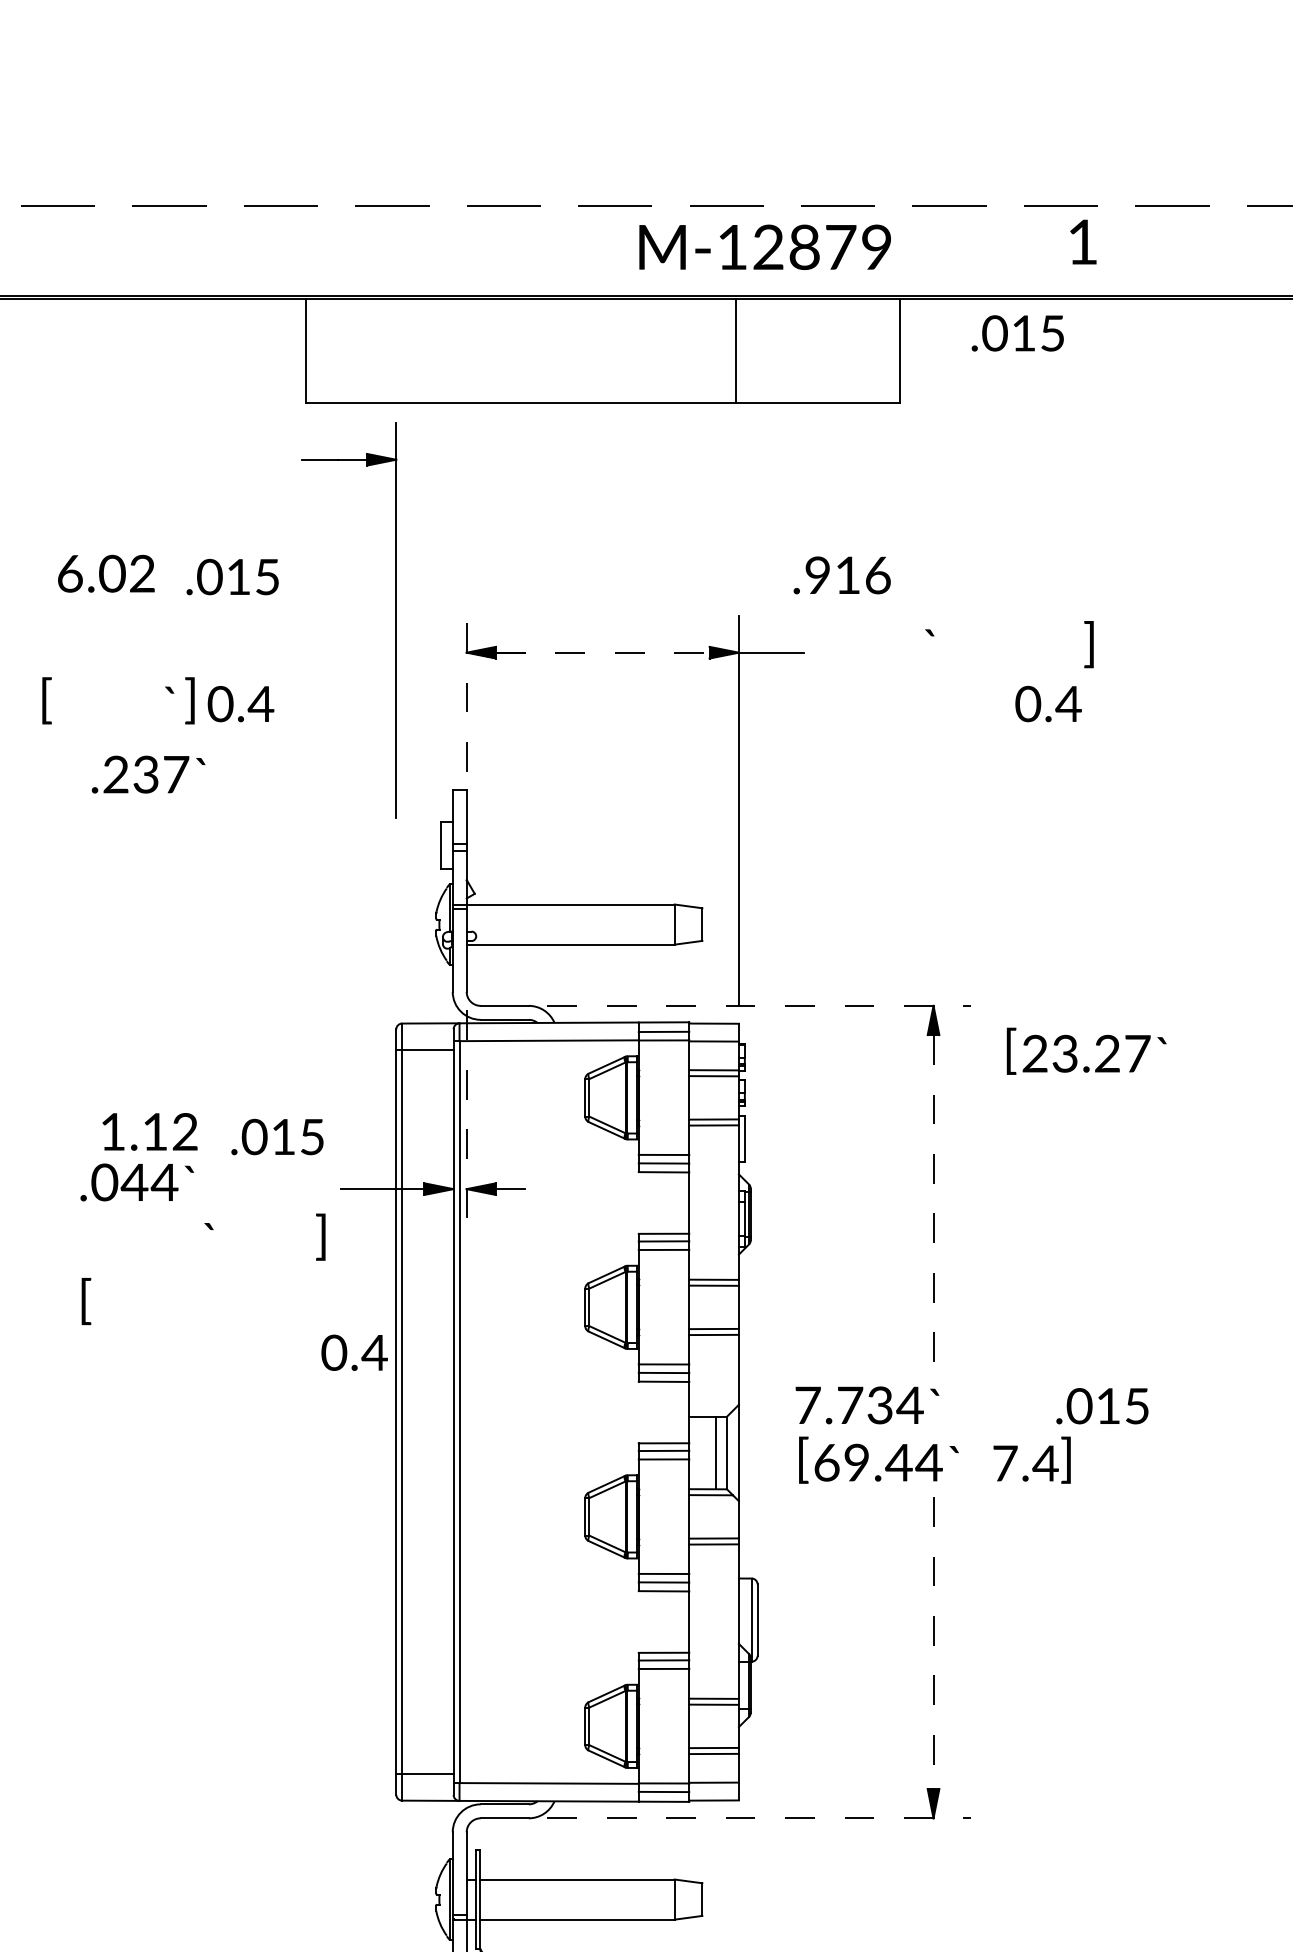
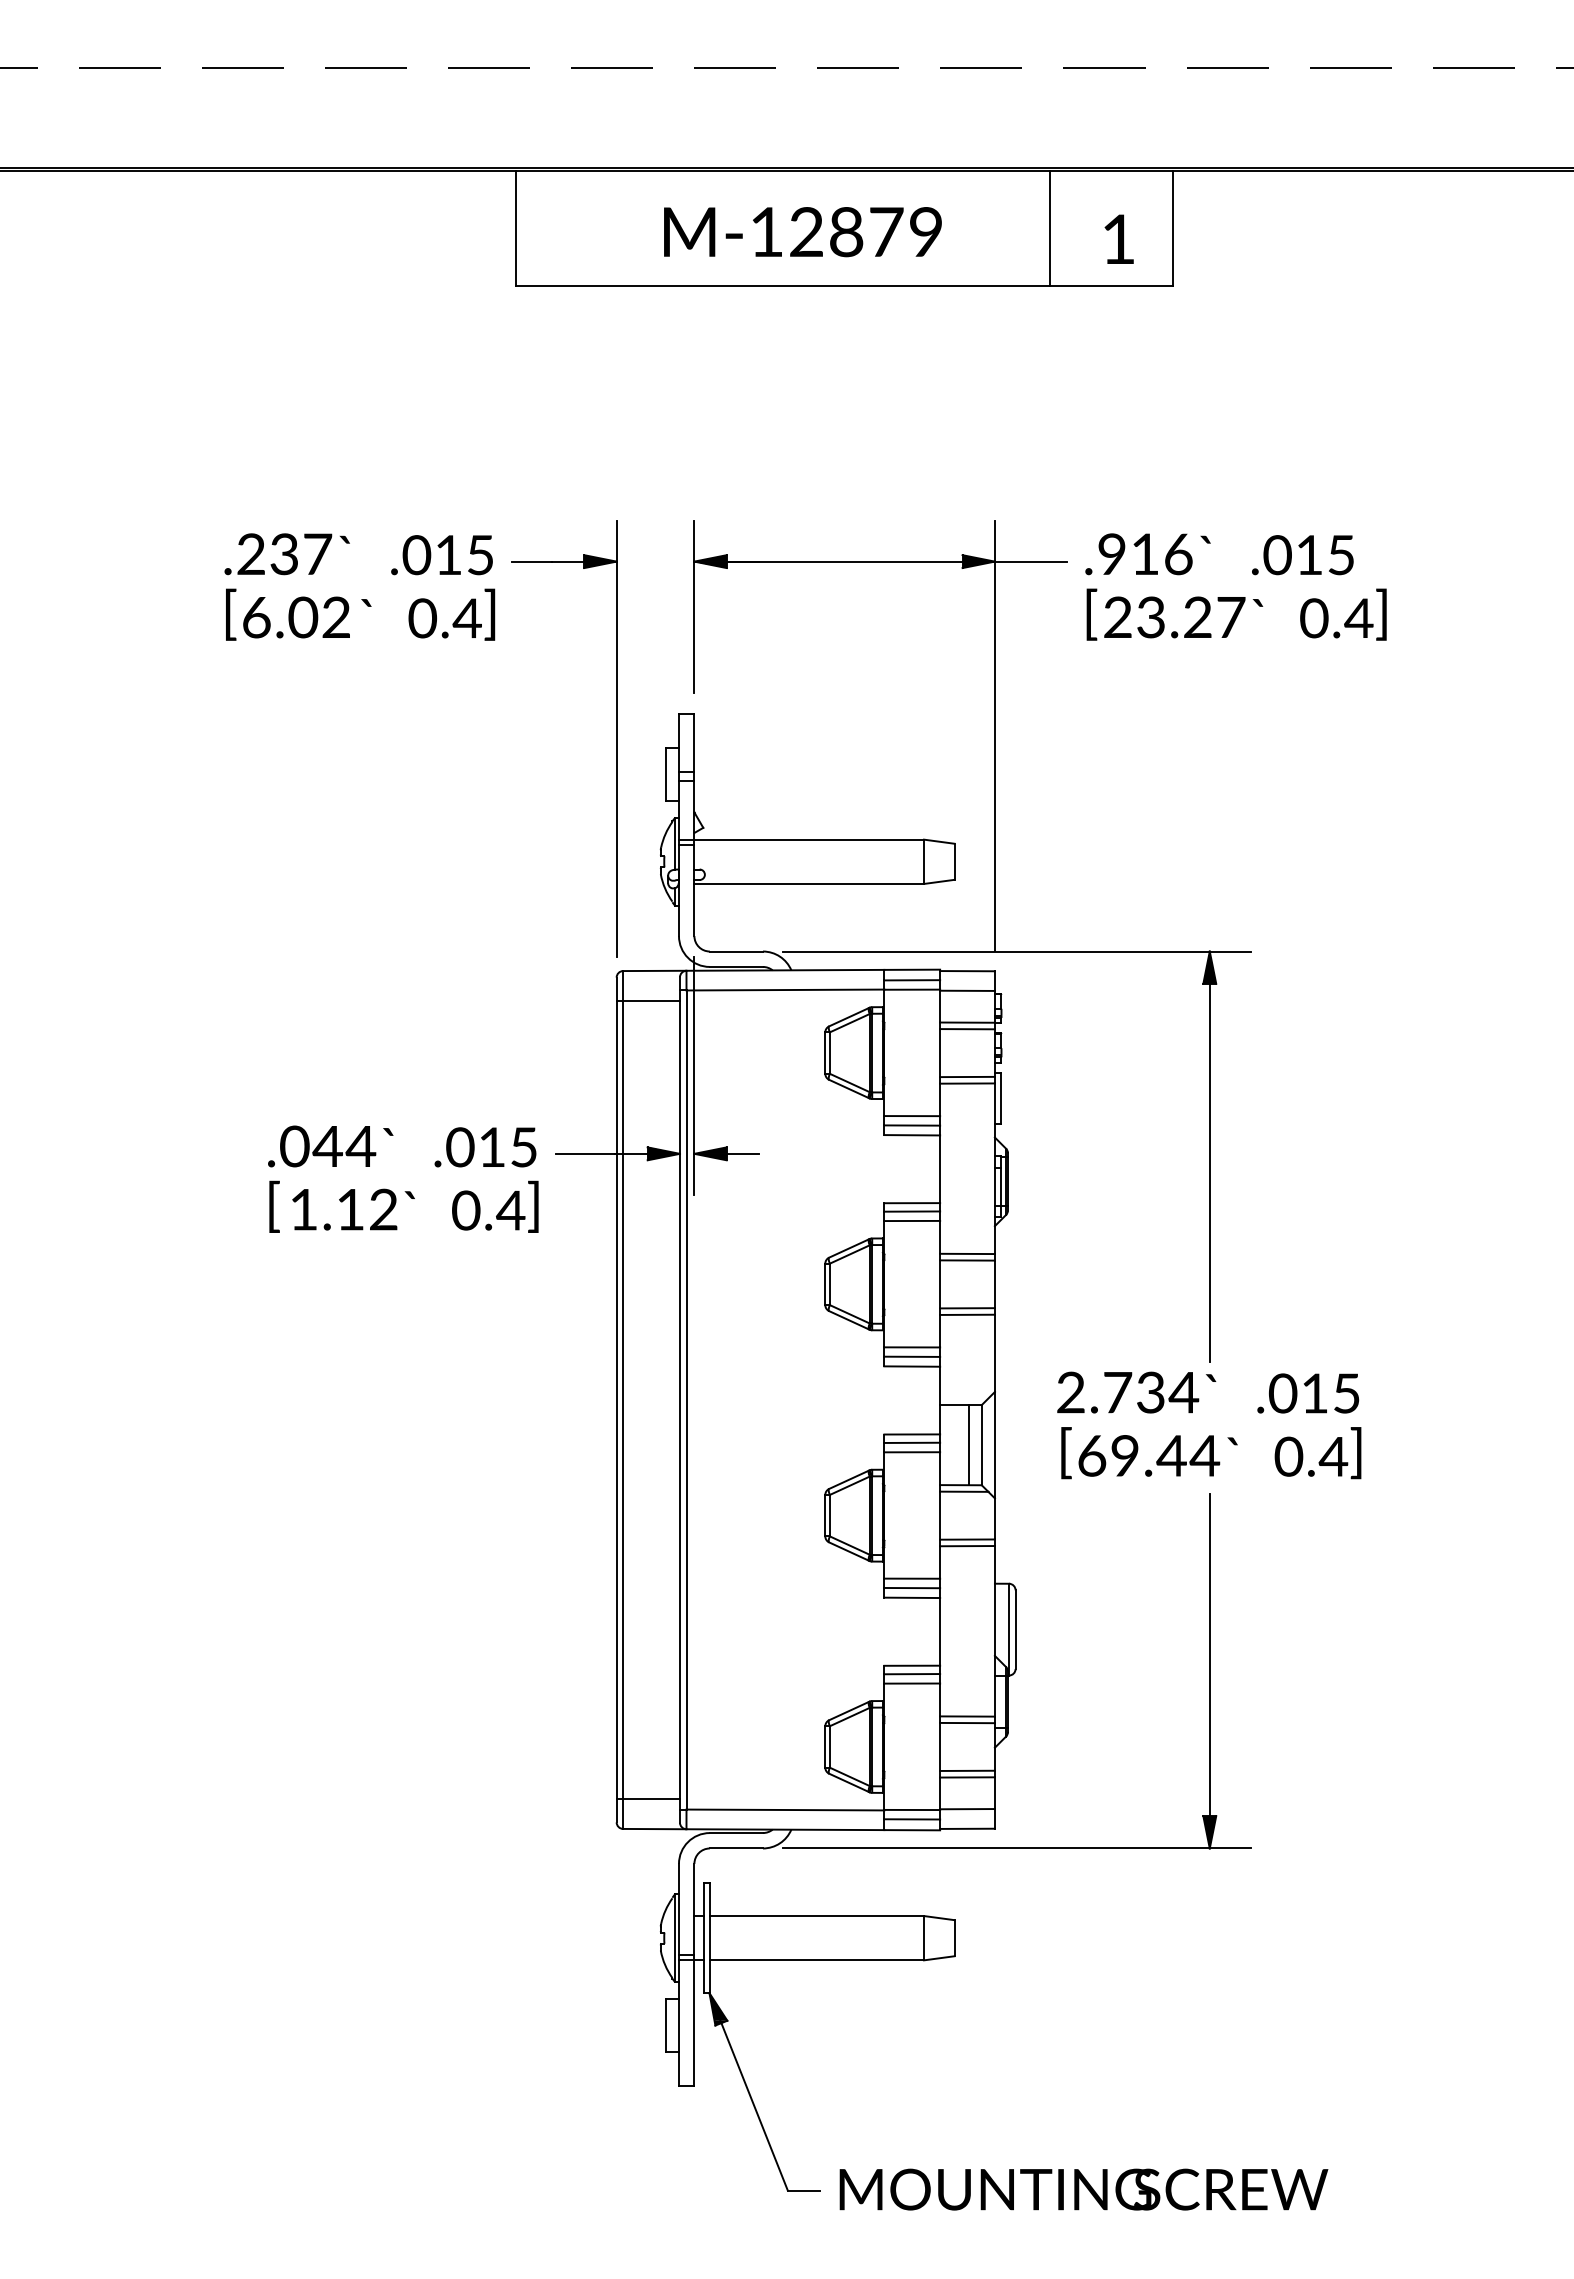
text: (1082, 241) -> (1118, 238), moved
text: (764, 247) -> (802, 232), moved
text: (1017, 333) -> (1302, 555), moved
line: (735, 350) -> (1049, 227), moved
text: (106, 573) -> (296, 617), moved
text: (841, 575) -> (1138, 554), moved
text: (232, 577) -> (441, 555), moved
part: (396, 619) -> (616, 738), moved
text: (1089, 644) -> (1381, 614), moved
line: (602, 652) -> (844, 561), dashed -> solid
line: (466, 693) -> (694, 606), dashed -> solid
text: (189, 700) -> (489, 614), moved
text: (147, 774) -> (286, 554), moved
line: (759, 1005) -> (1017, 951), dashed -> solid
text: (1086, 1051) -> (1174, 614), moved
line: (466, 1119) -> (694, 1076), dashed -> solid
text: (149, 1131) -> (344, 1209), moved
text: (277, 1137) -> (485, 1147), moved
line: (933, 1206) -> (1209, 1172), dashed -> solid
text: (86, 1301) -> (274, 1206), moved
text: (354, 1352) -> (488, 1210), moved
text: (808, 1405) -> (1071, 1392), 7.734 -> 2.734
text: (1102, 1406) -> (1308, 1393), moved
text: (1004, 1463) -> (1288, 1456), 7.4 -> 0.4
line: (933, 1643) -> (1209, 1655), dashed -> solid
line: (759, 1818) -> (1017, 1848), dashed -> solid

